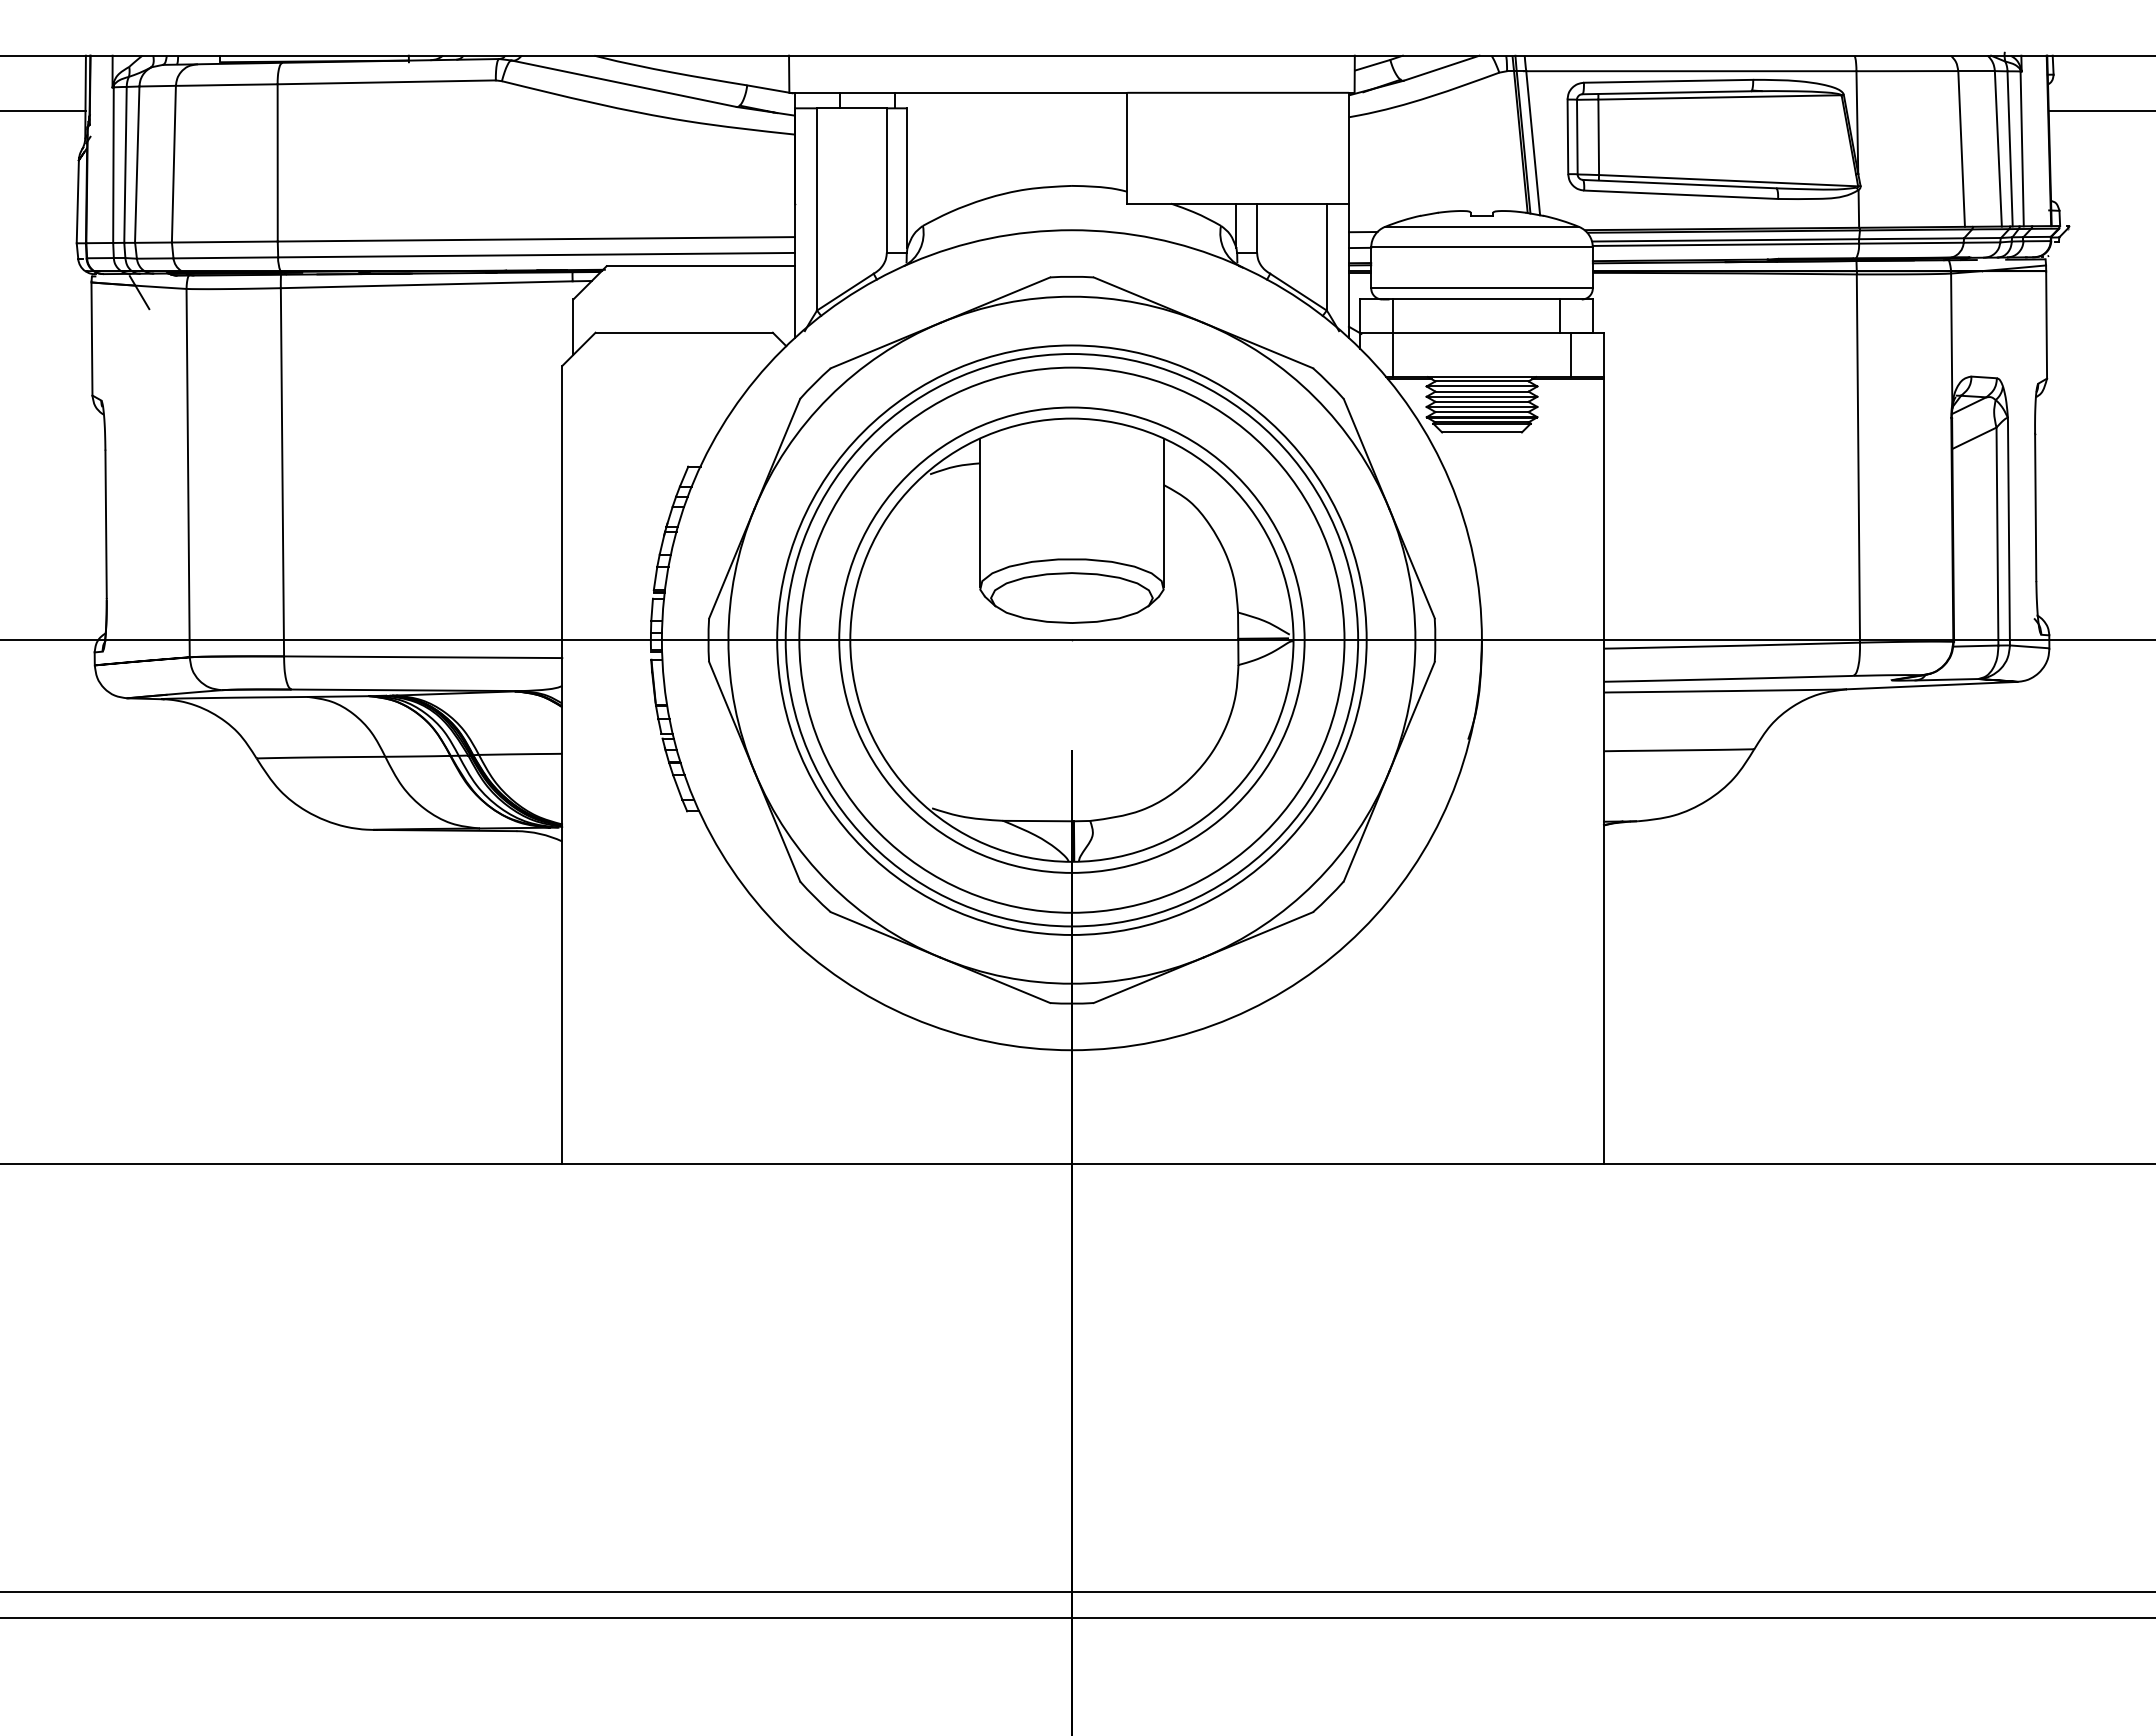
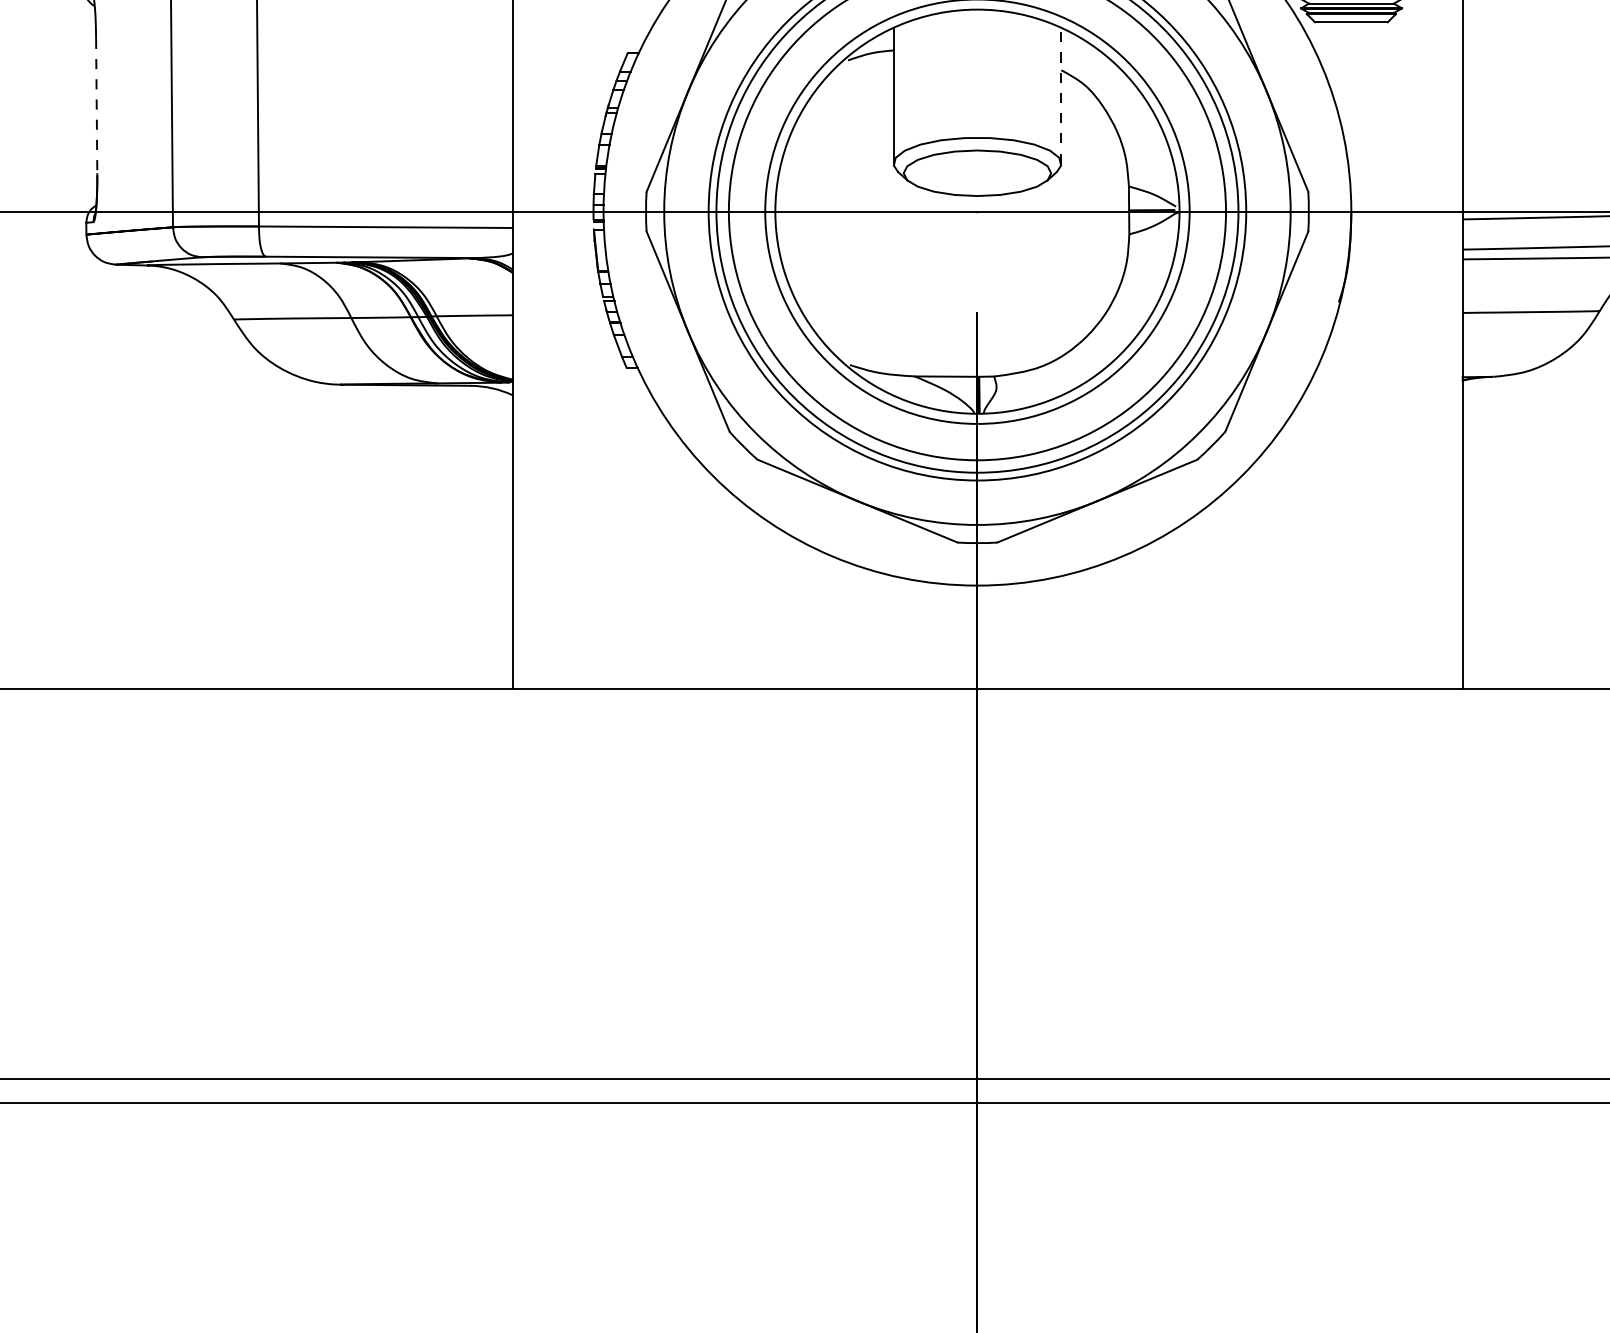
line: (1163, 512) -> (1060, 95), solid -> dashed
line: (106, 524) -> (97, 106), solid -> dashed

